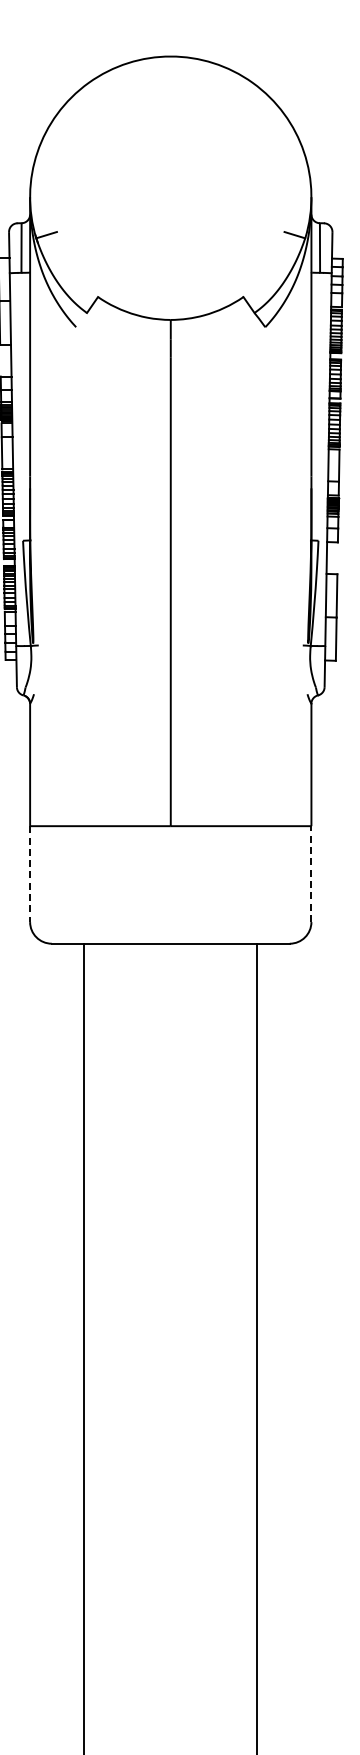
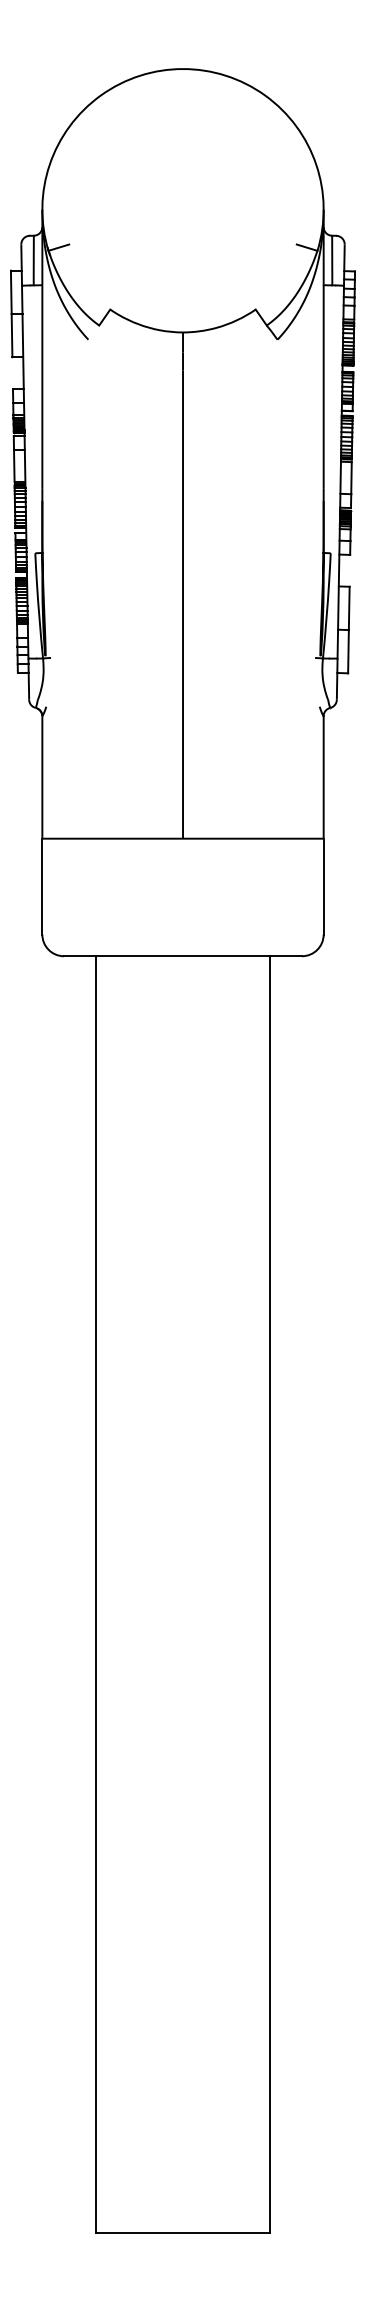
line: (30, 873) -> (42, 886), dashed -> solid
line: (311, 873) -> (323, 886), dashed -> solid

